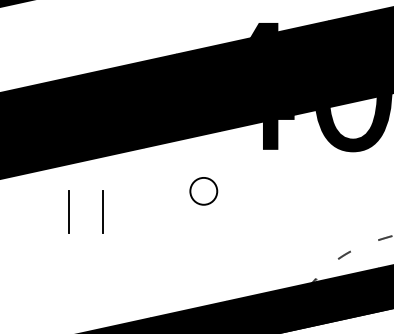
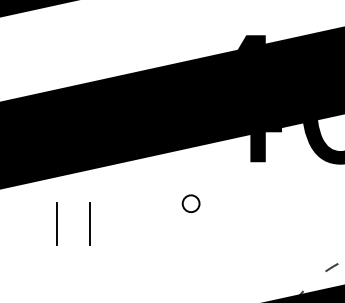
circle: (203, 191) -> (190, 203), size x0.62

